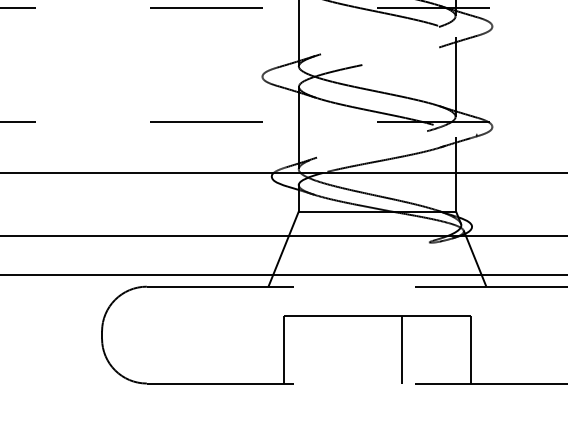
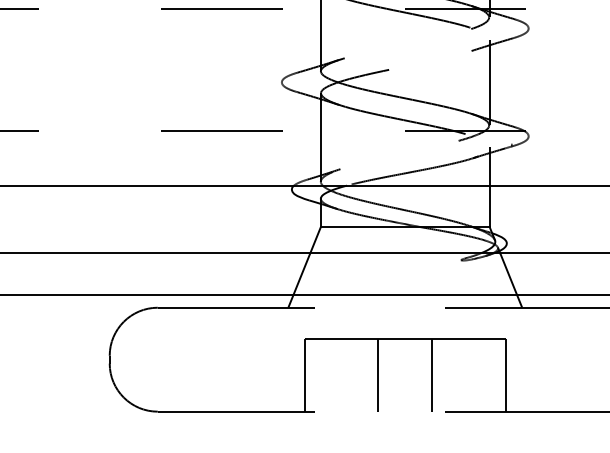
line: (352, 349) -> (378, 375), added

